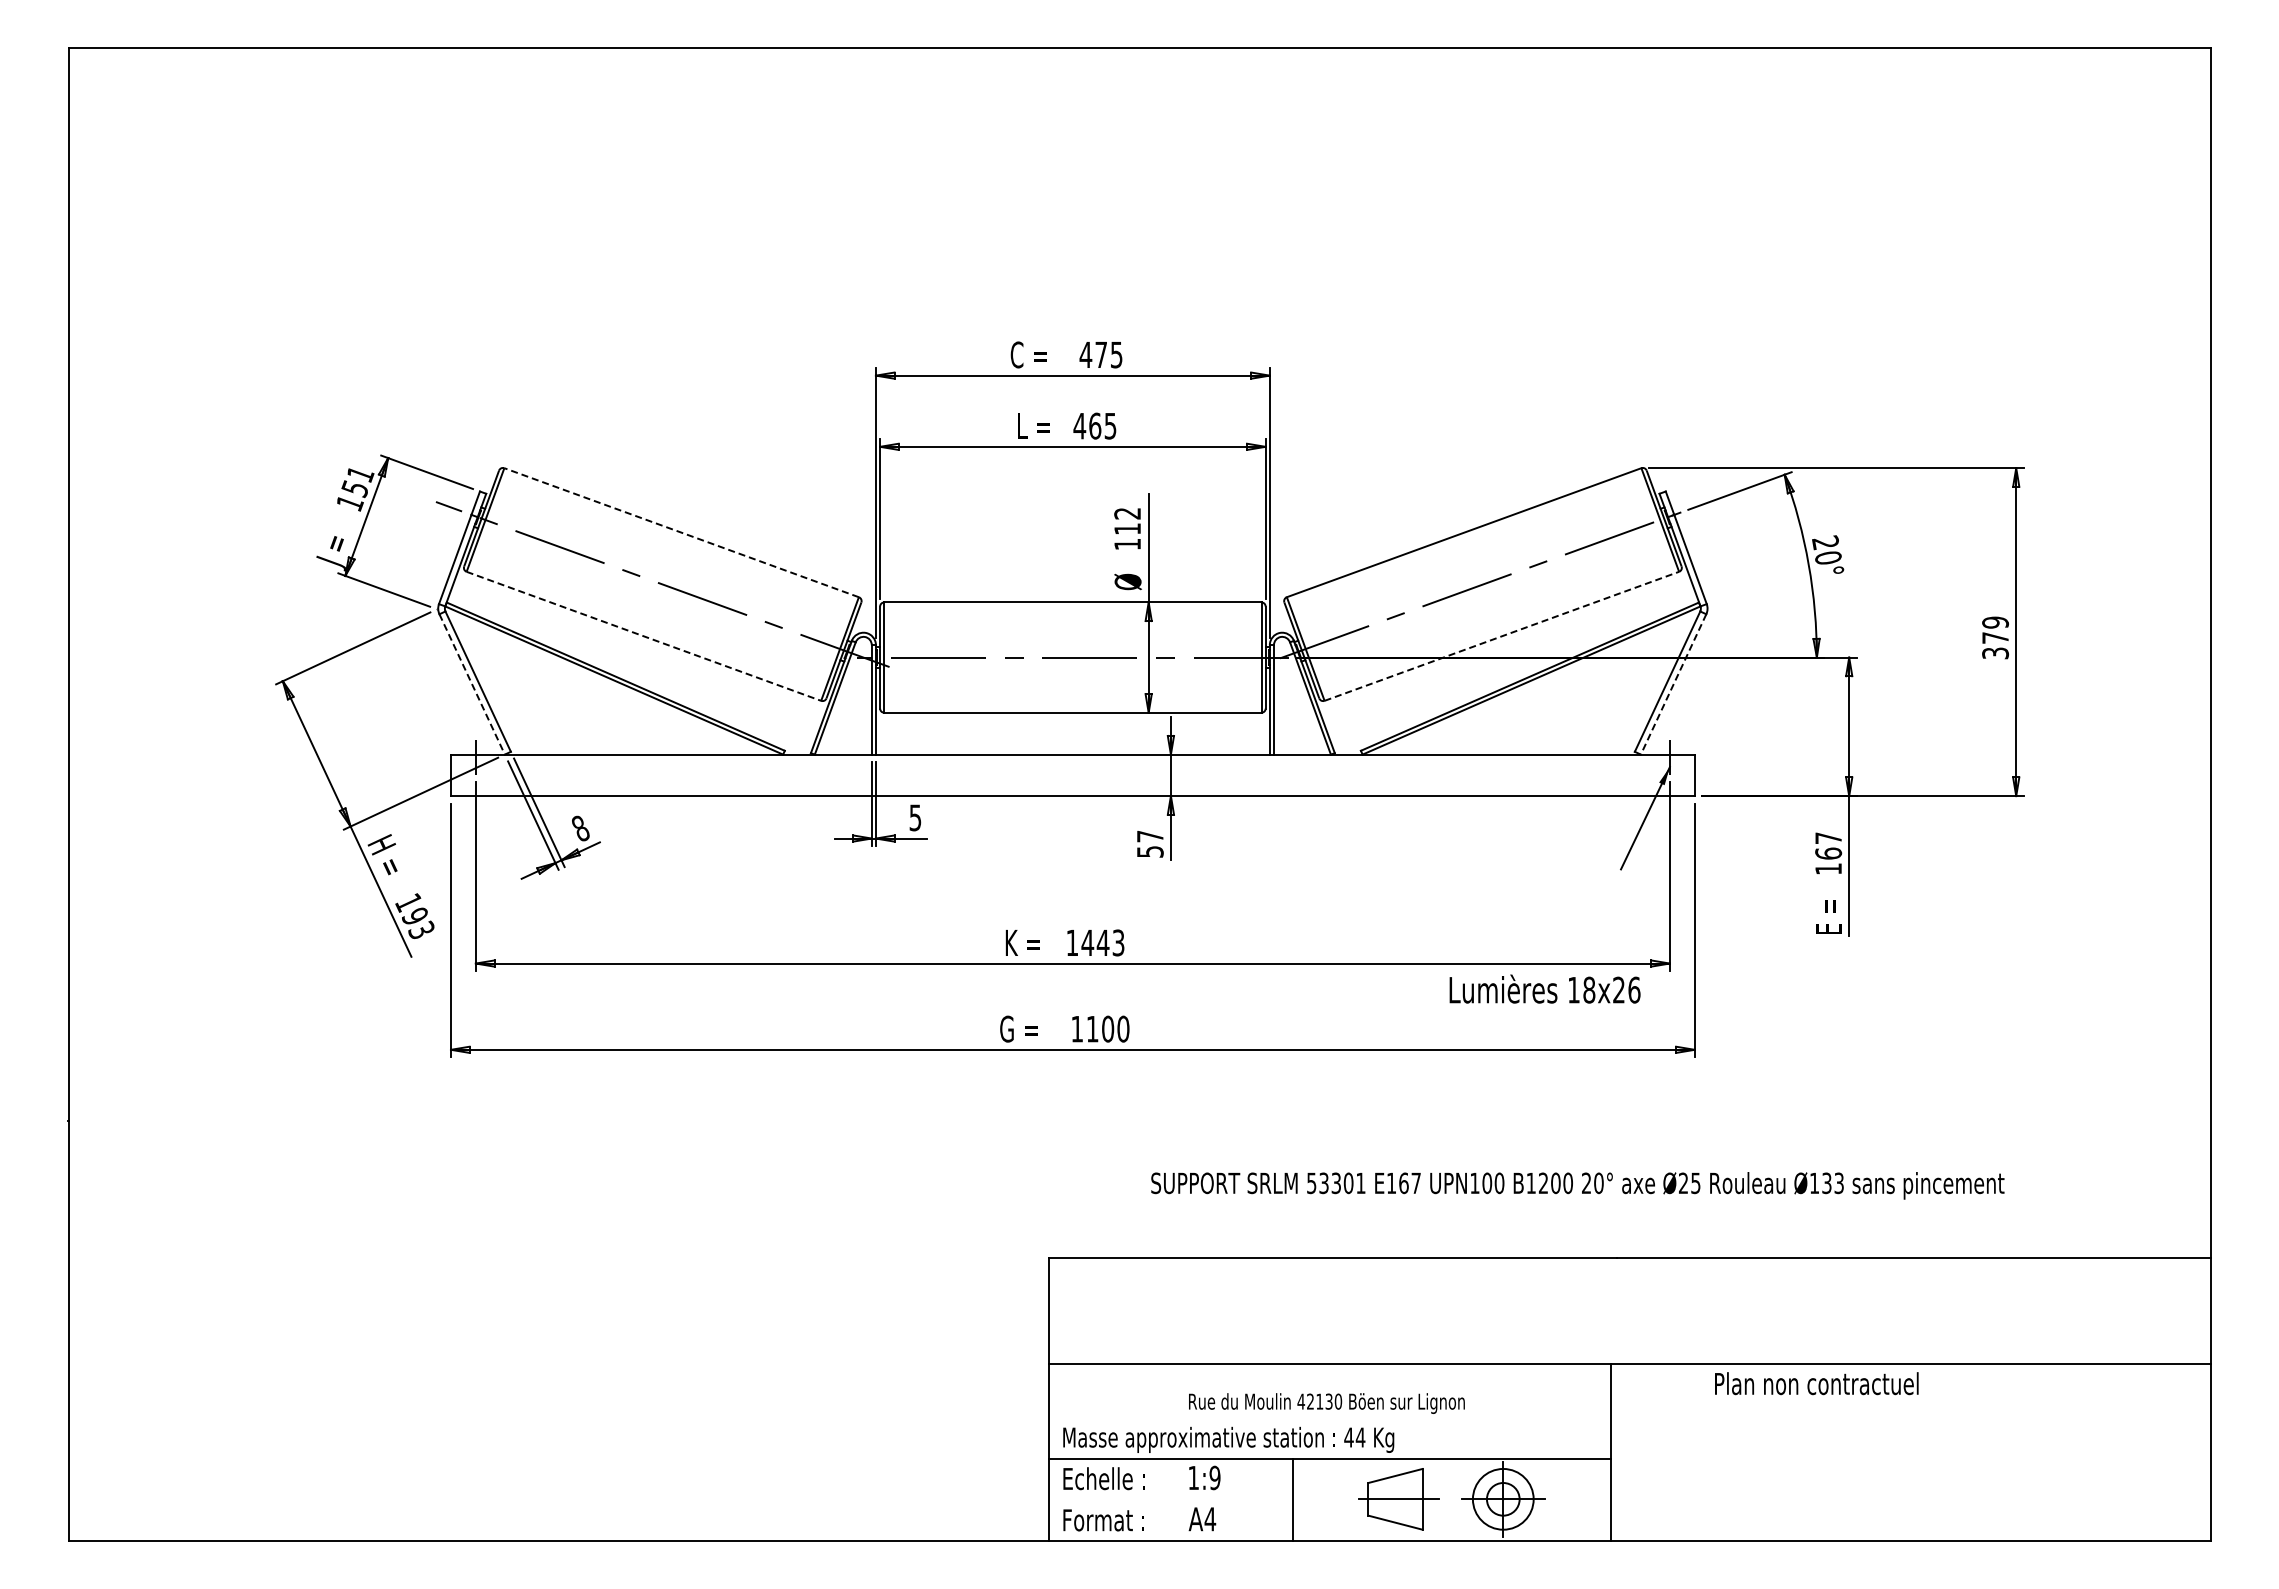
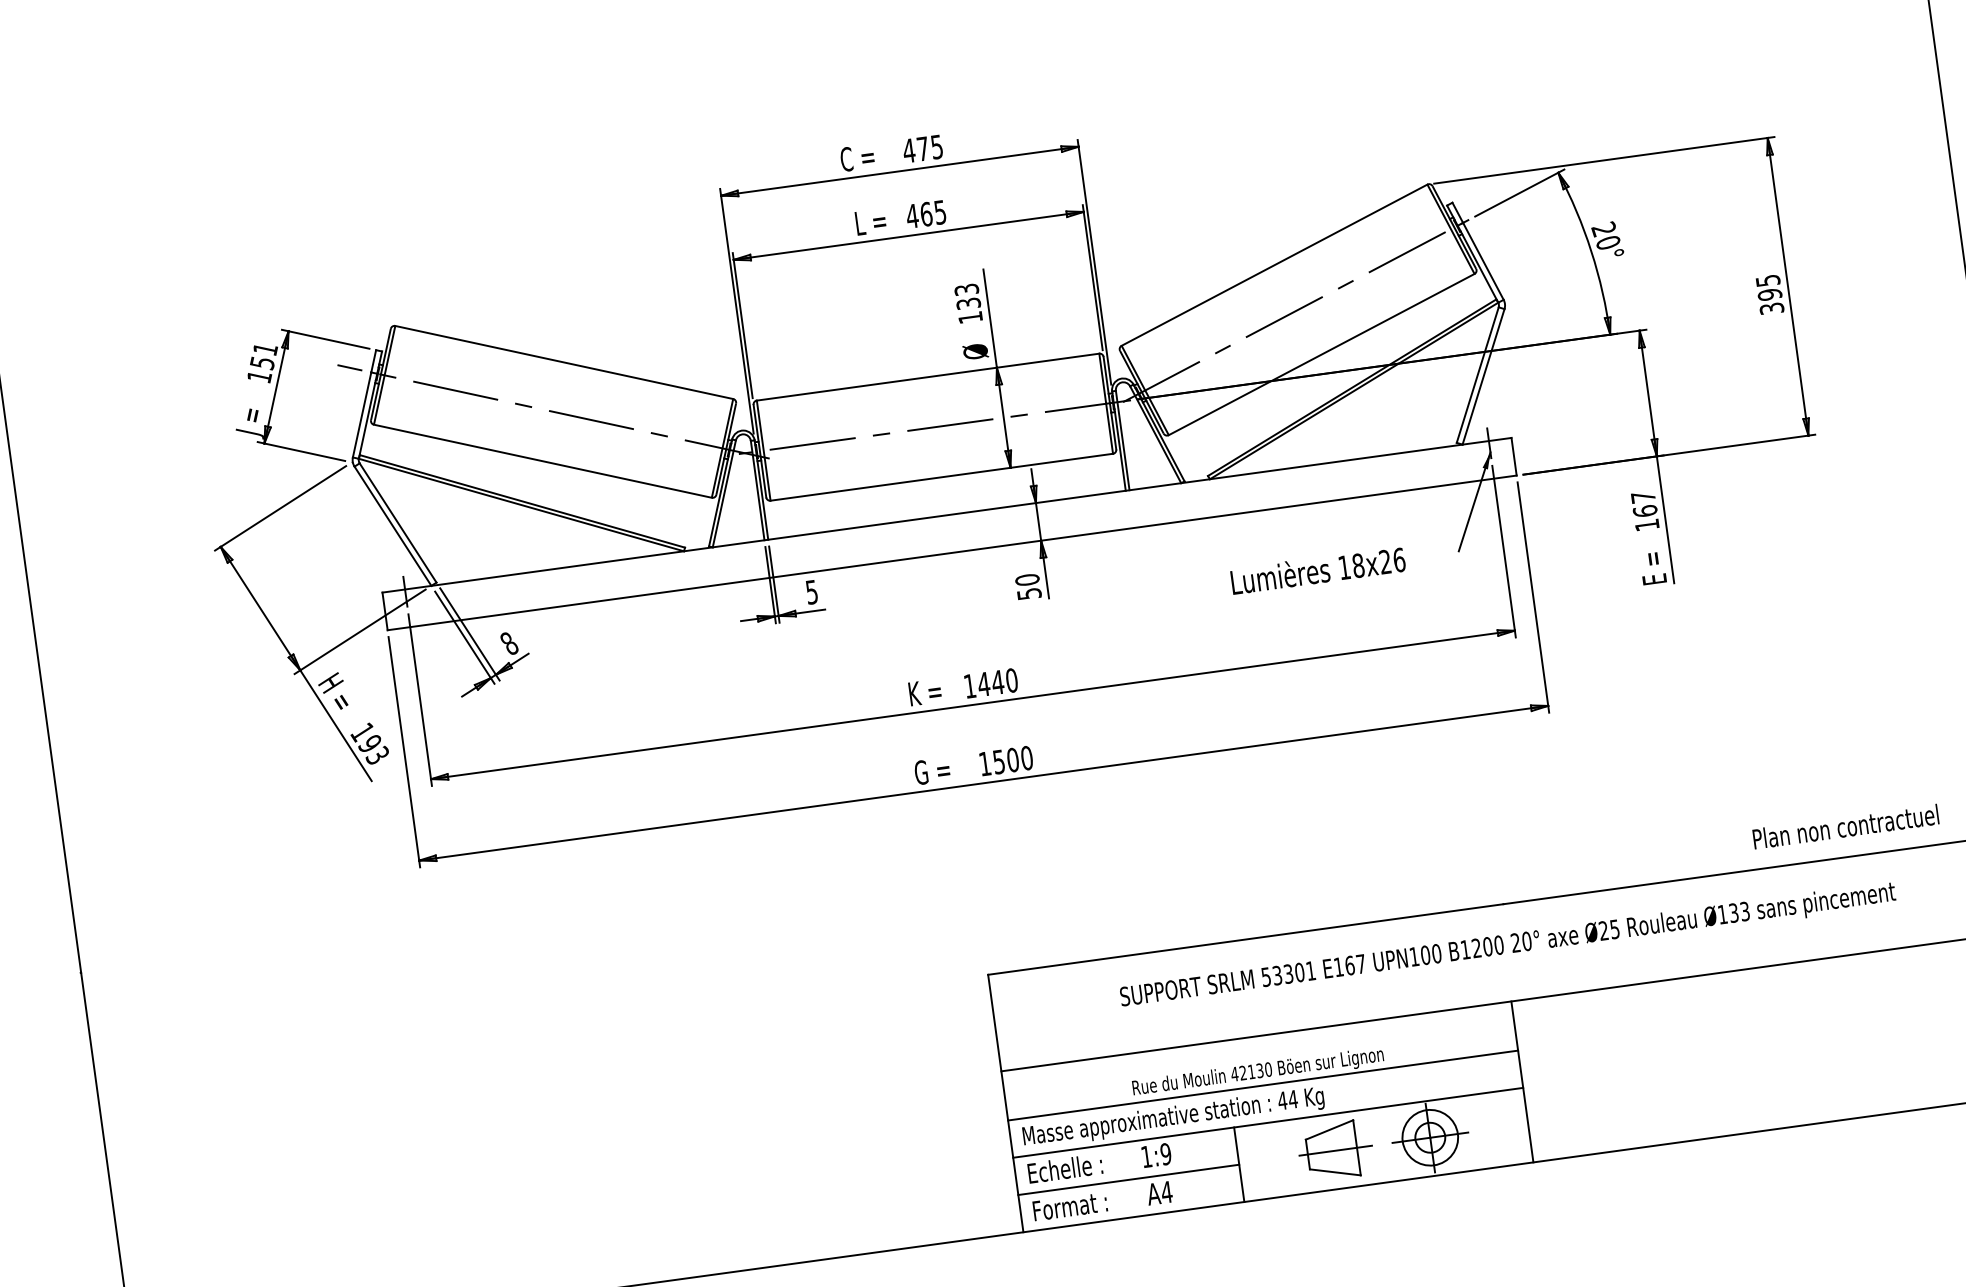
text: (1127, 521) -> (967, 296), 112 -> 133
line: (681, 532) -> (564, 362), dashed -> solid
text: (1995, 630) -> (1769, 287), 379 -> 395
line: (643, 636) -> (542, 461), dashed -> solid
line: (1501, 636) -> (1321, 354), dashed -> solid
line: (472, 684) -> (393, 526), dashed -> solid
line: (1673, 684) -> (1483, 376), dashed -> solid
text: (1149, 836) -> (1026, 580), 57 -> 50
text: (1118, 942) -> (1011, 680), 1443 -> 1440
text: (1544, 988) -> (1317, 569), moved
text: (1092, 1029) -> (998, 762), 1100 -> 1500
text: (1577, 1185) -> (1507, 946), moved
text: (1816, 1383) -> (1845, 826), moved
line: (1330, 1418) -> (1263, 1085), added
line: (1170, 1500) -> (1128, 1180), added

